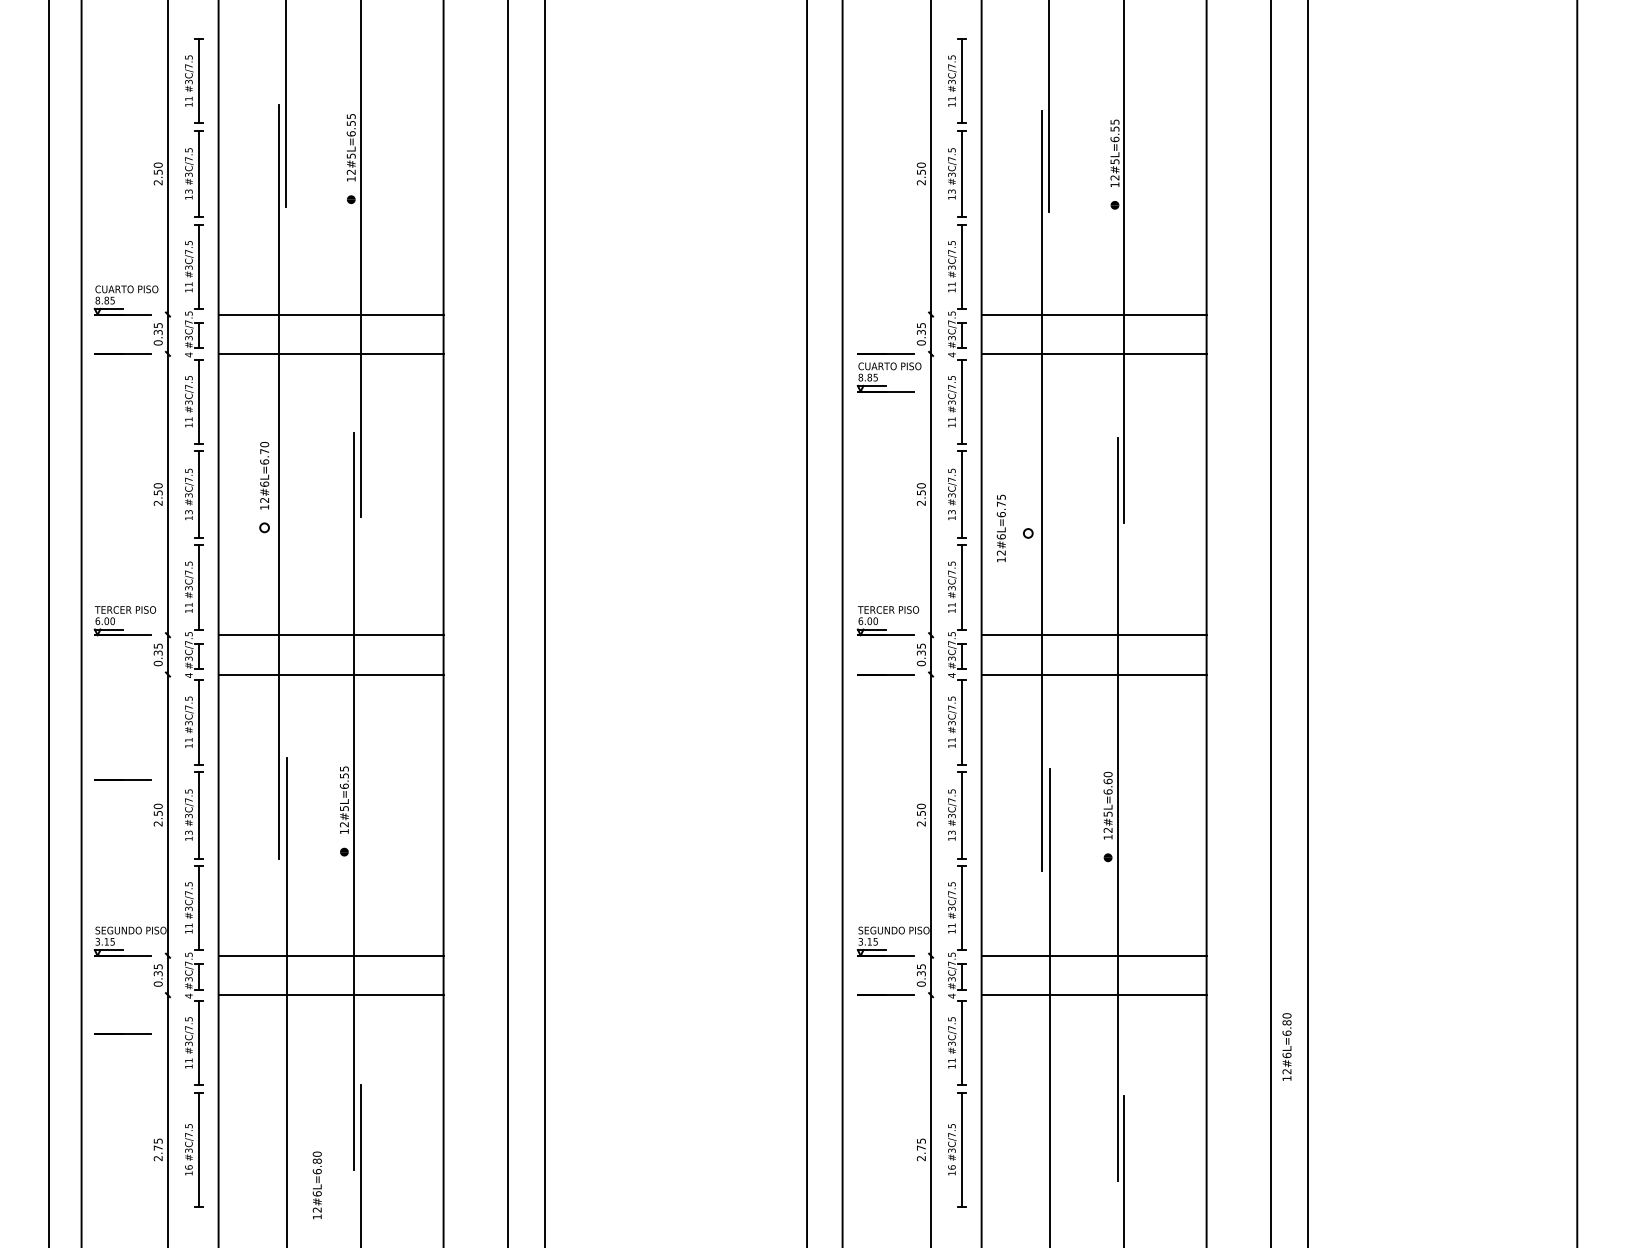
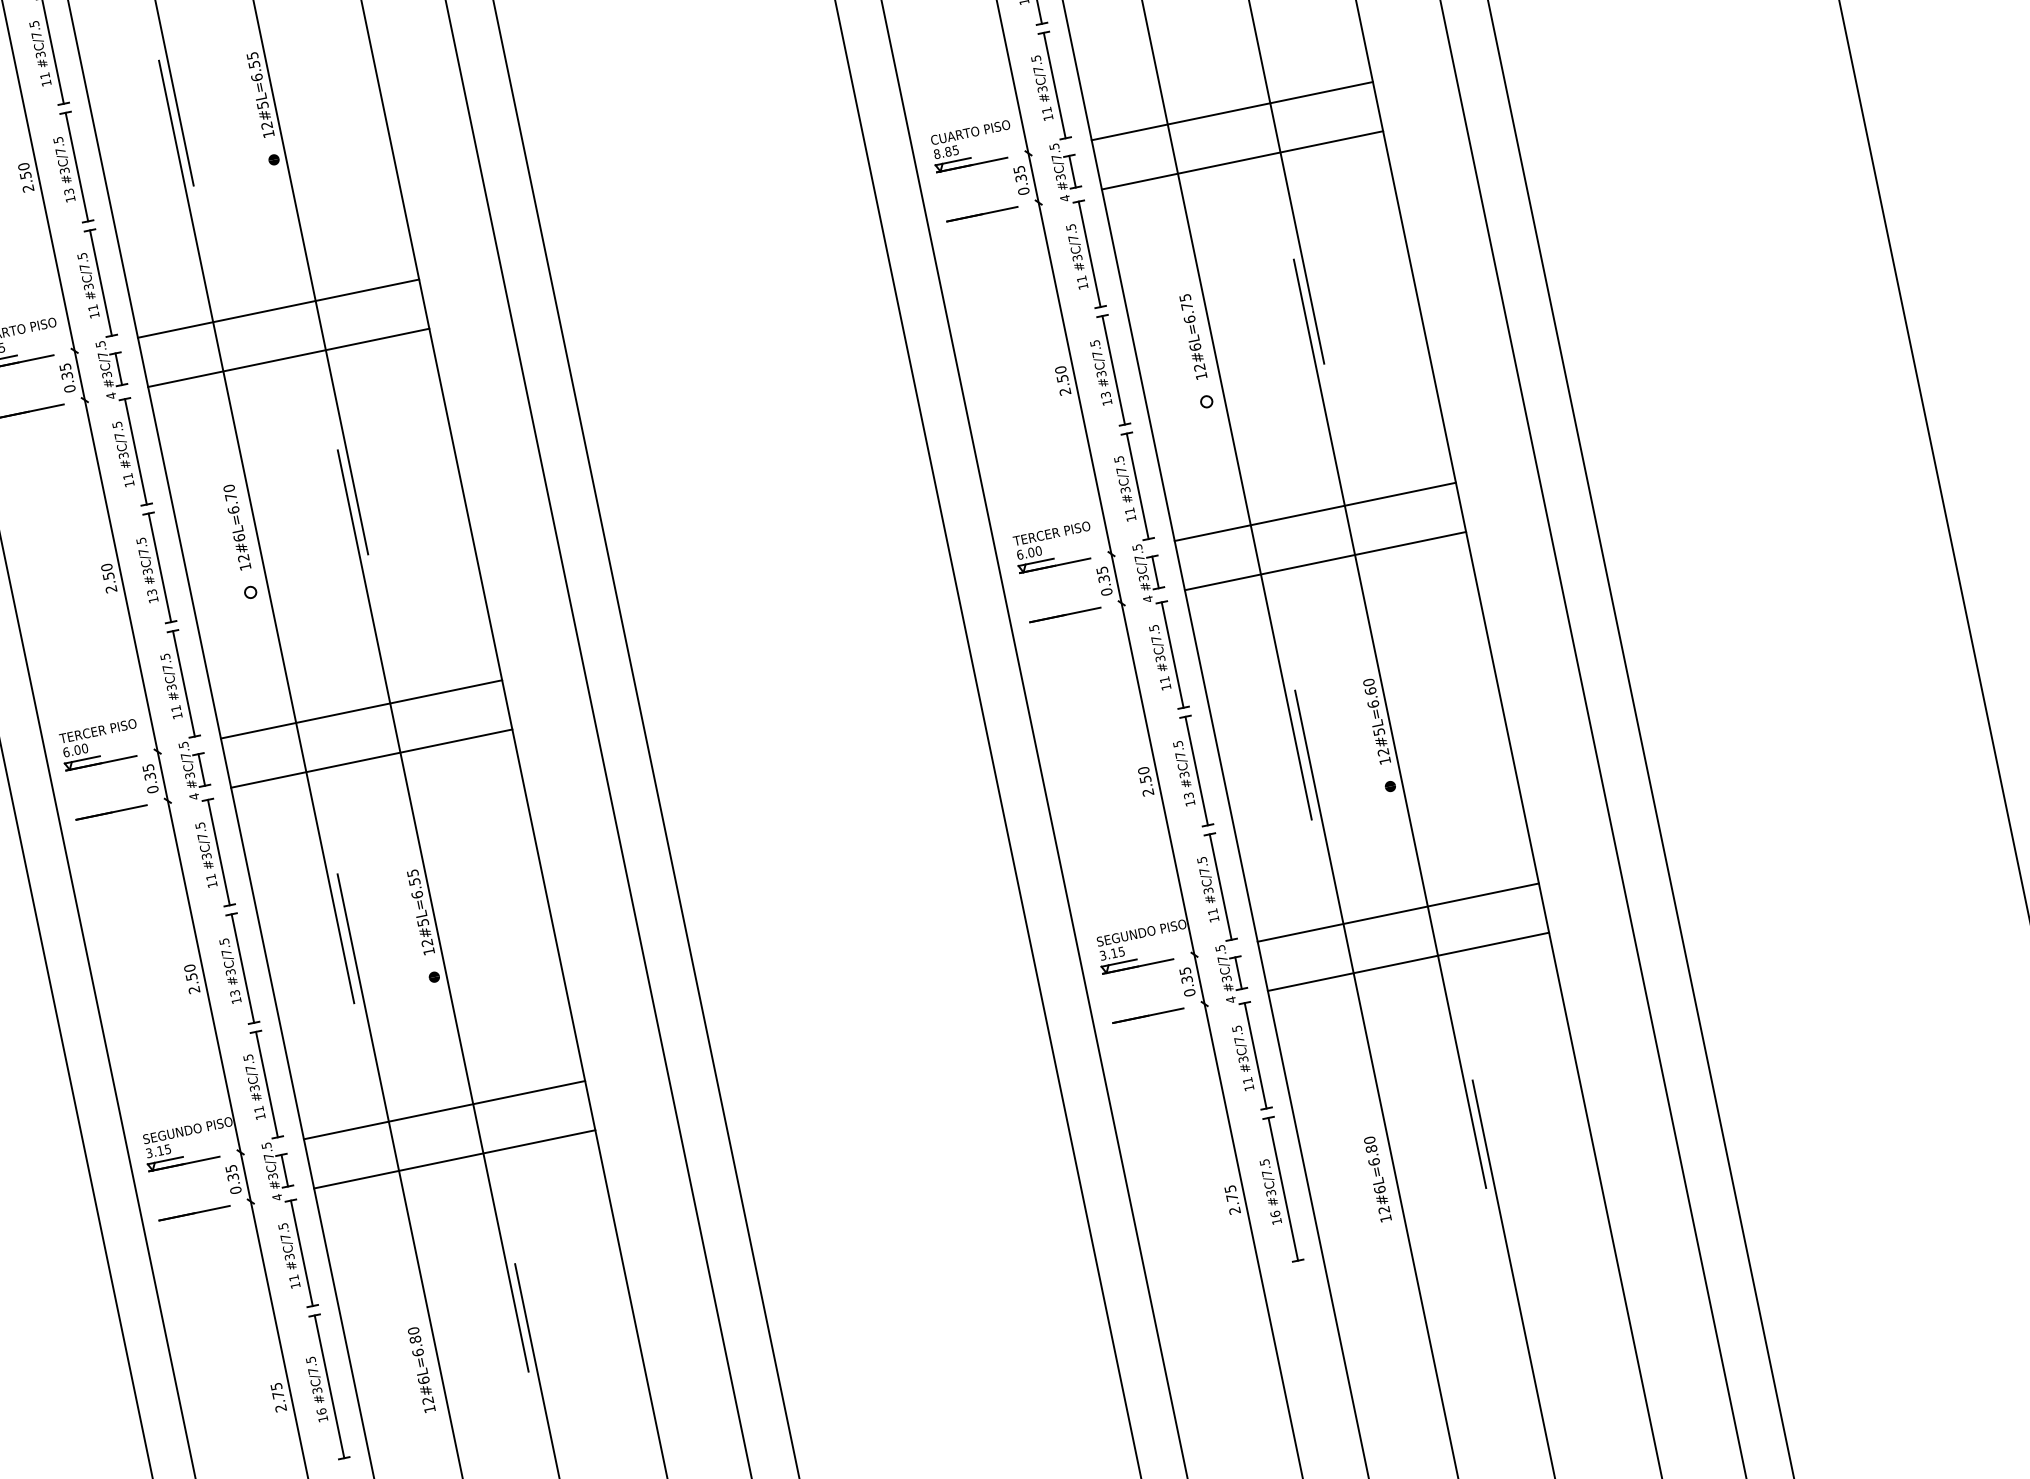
part: (887, 369) -> (968, 137), moved
text: (1000, 528) -> (1192, 337), moved
line: (122, 779) -> (111, 812), moved
line: (122, 1033) -> (193, 1212), moved
text: (1286, 1046) -> (1377, 1178), moved
text: (316, 1185) -> (420, 1370), moved

